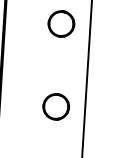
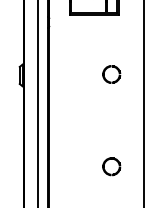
part: (61, 23) -> (111, 74), size x0.6
part: (55, 106) -> (111, 166), size x0.6

